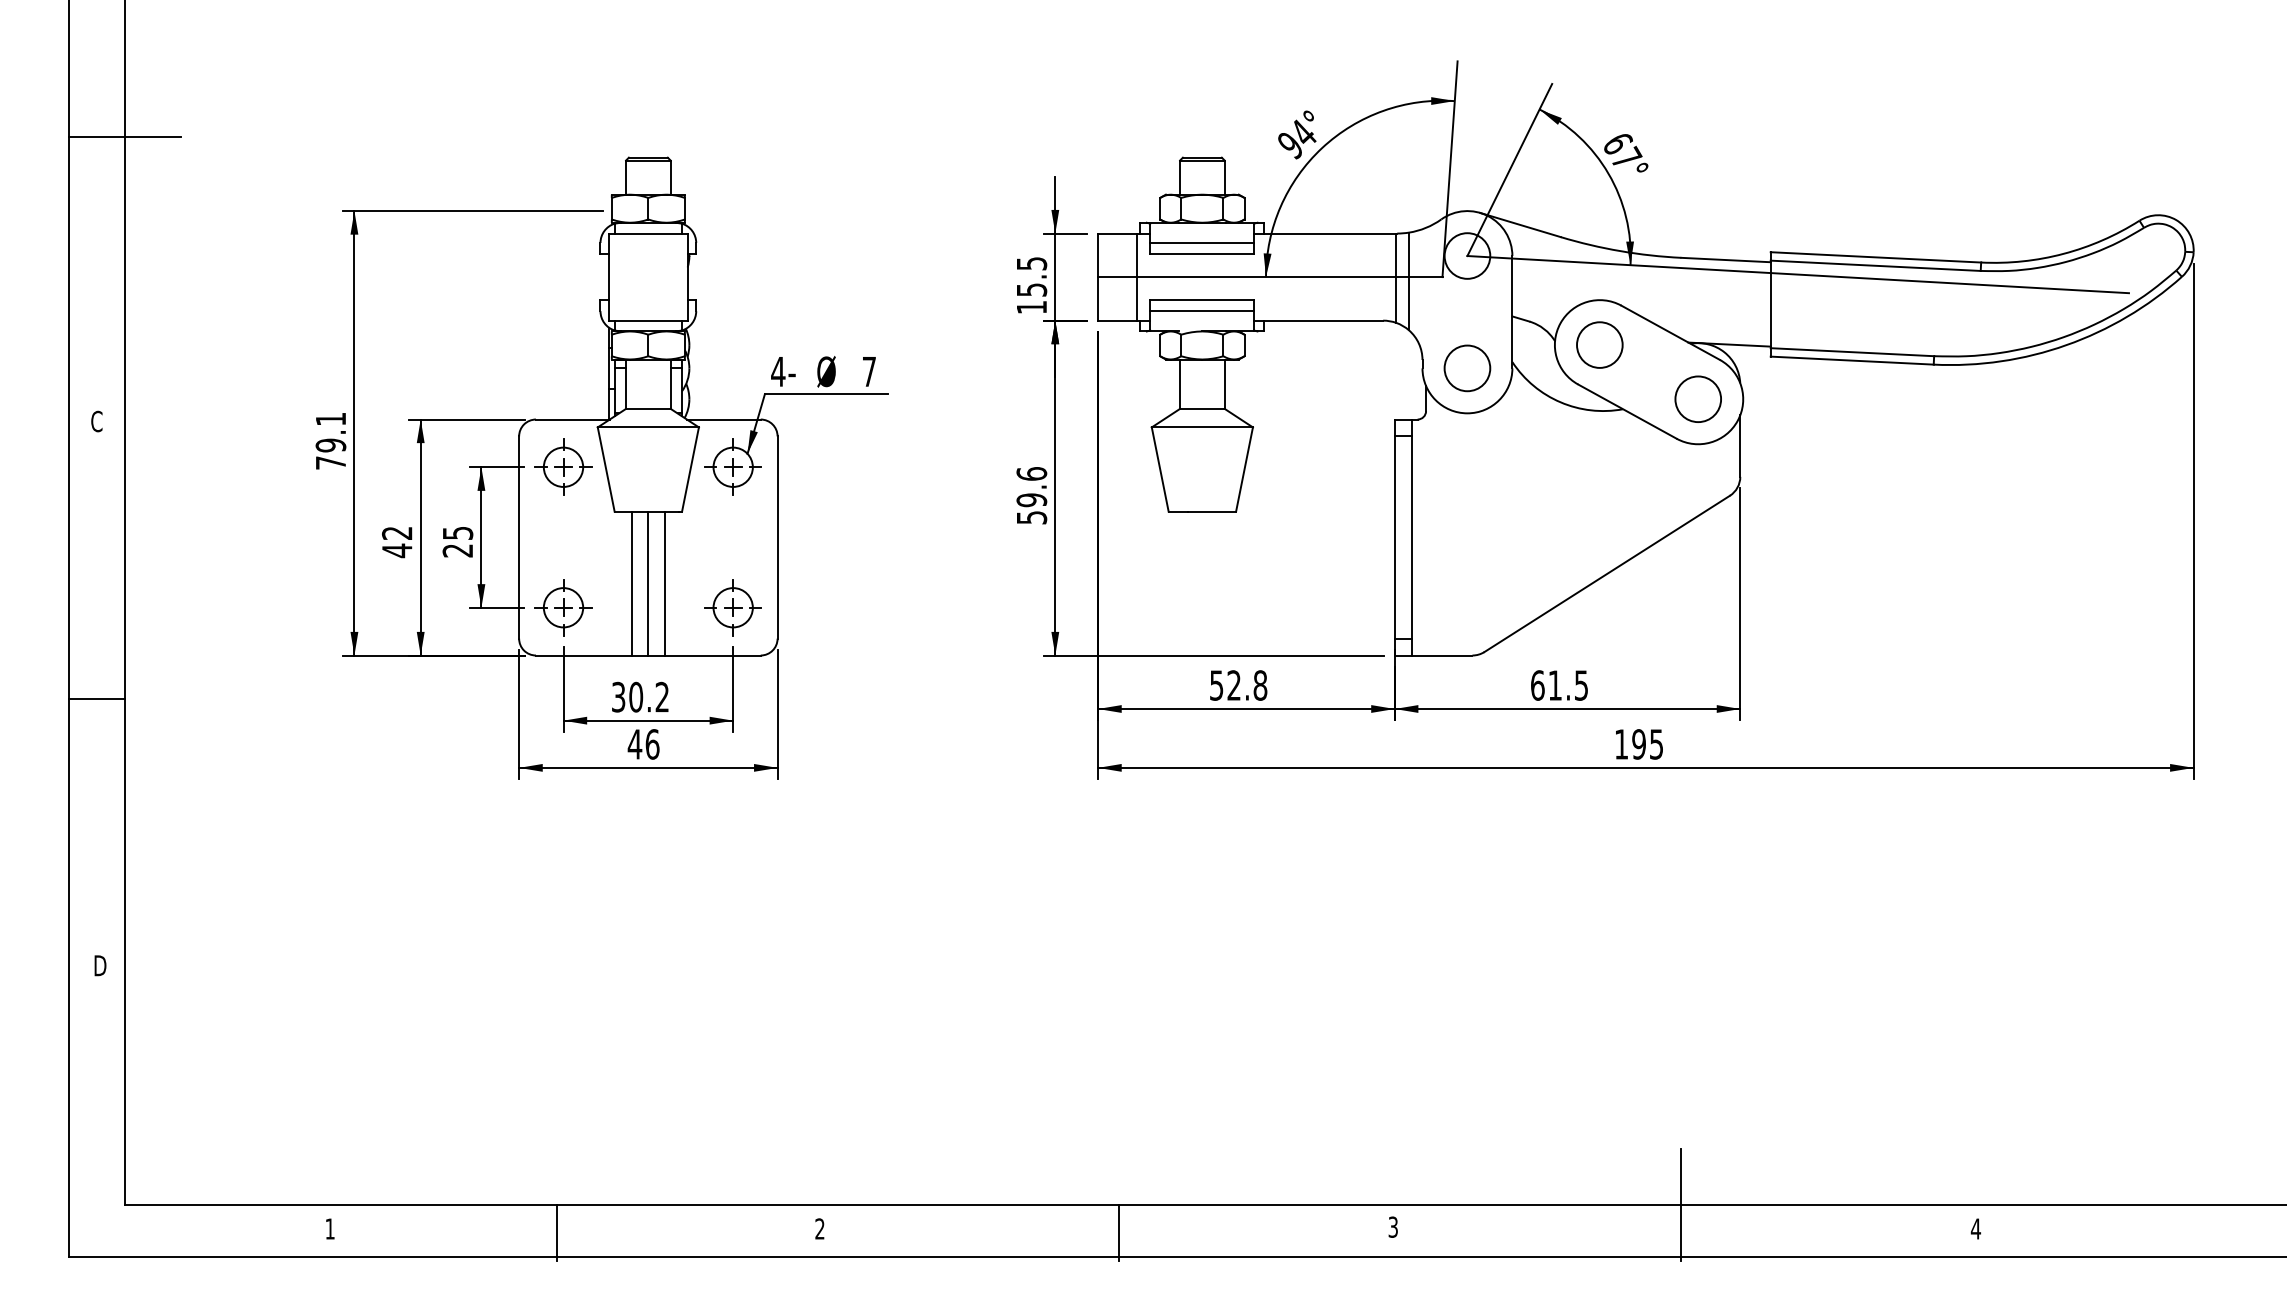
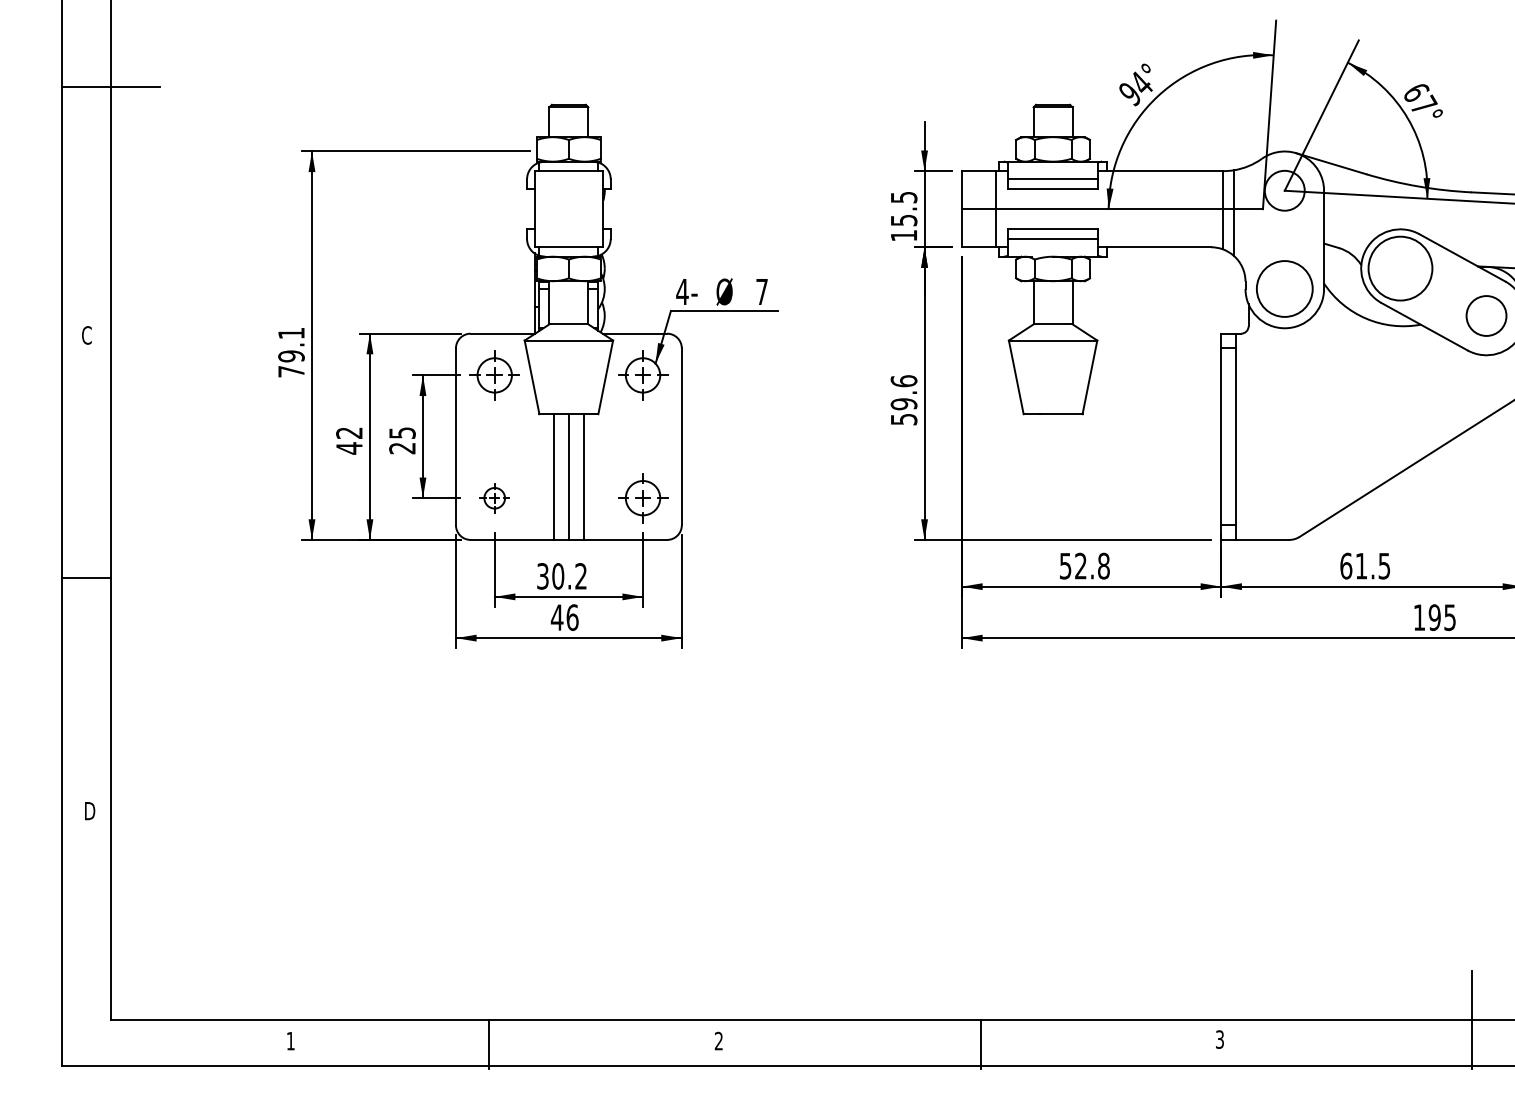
circle: (1599, 344) -> (1400, 268), size x1.6
circle: (1467, 368) -> (1284, 289), size x1.4
part: (563, 607) -> (494, 497), size x0.6

